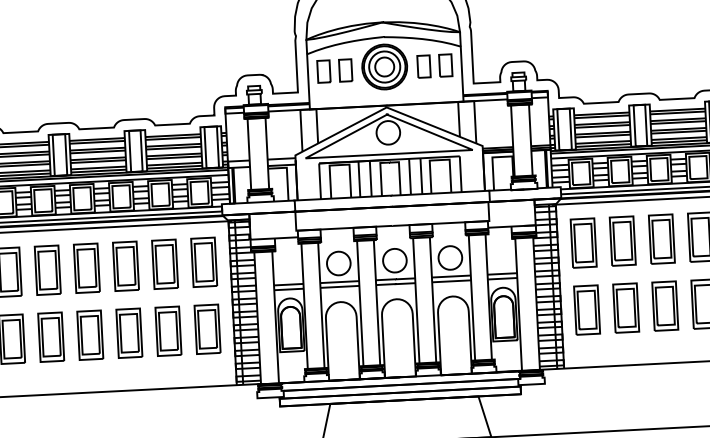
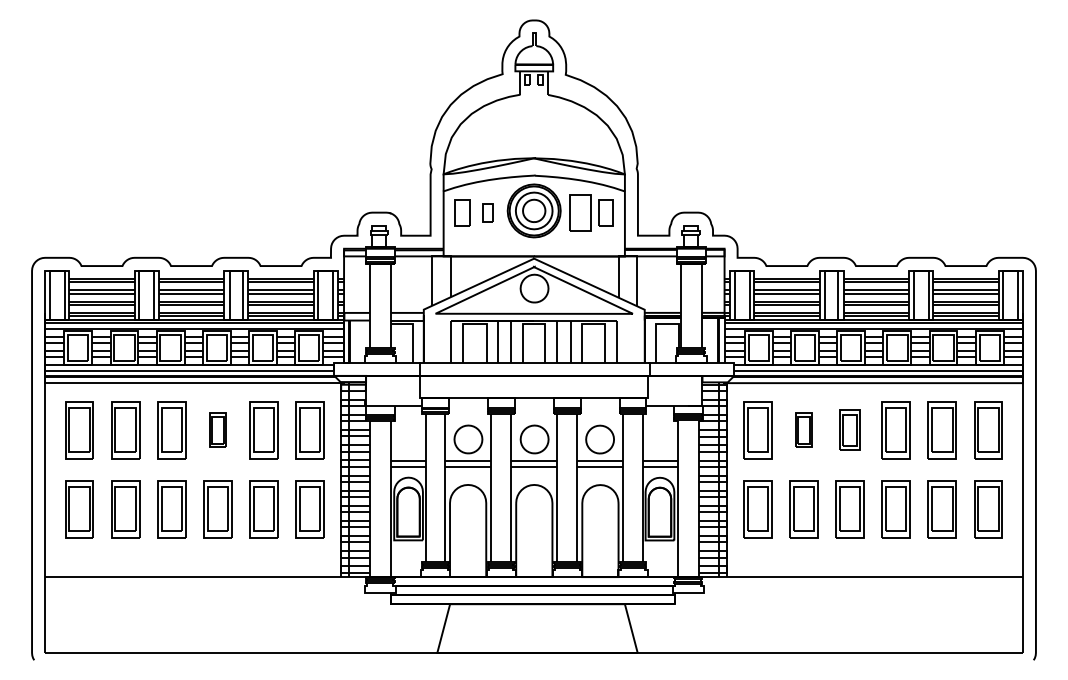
part: (424, 66) -> (580, 212), size x1.4
part: (345, 70) -> (487, 212), size x0.7
part: (661, 239) -> (849, 430), size x0.7
part: (622, 241) -> (803, 430), size x0.6
part: (125, 266) -> (217, 430), size x0.6

